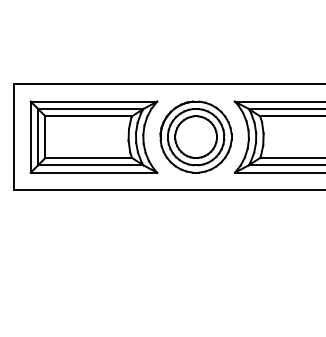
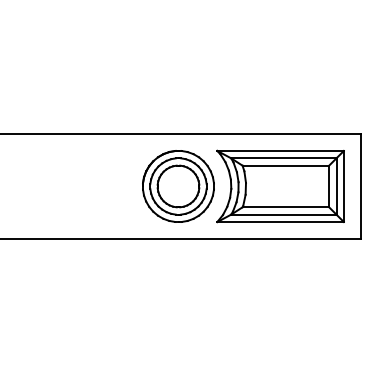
part: (94, 137) -> (76, 186), removed

